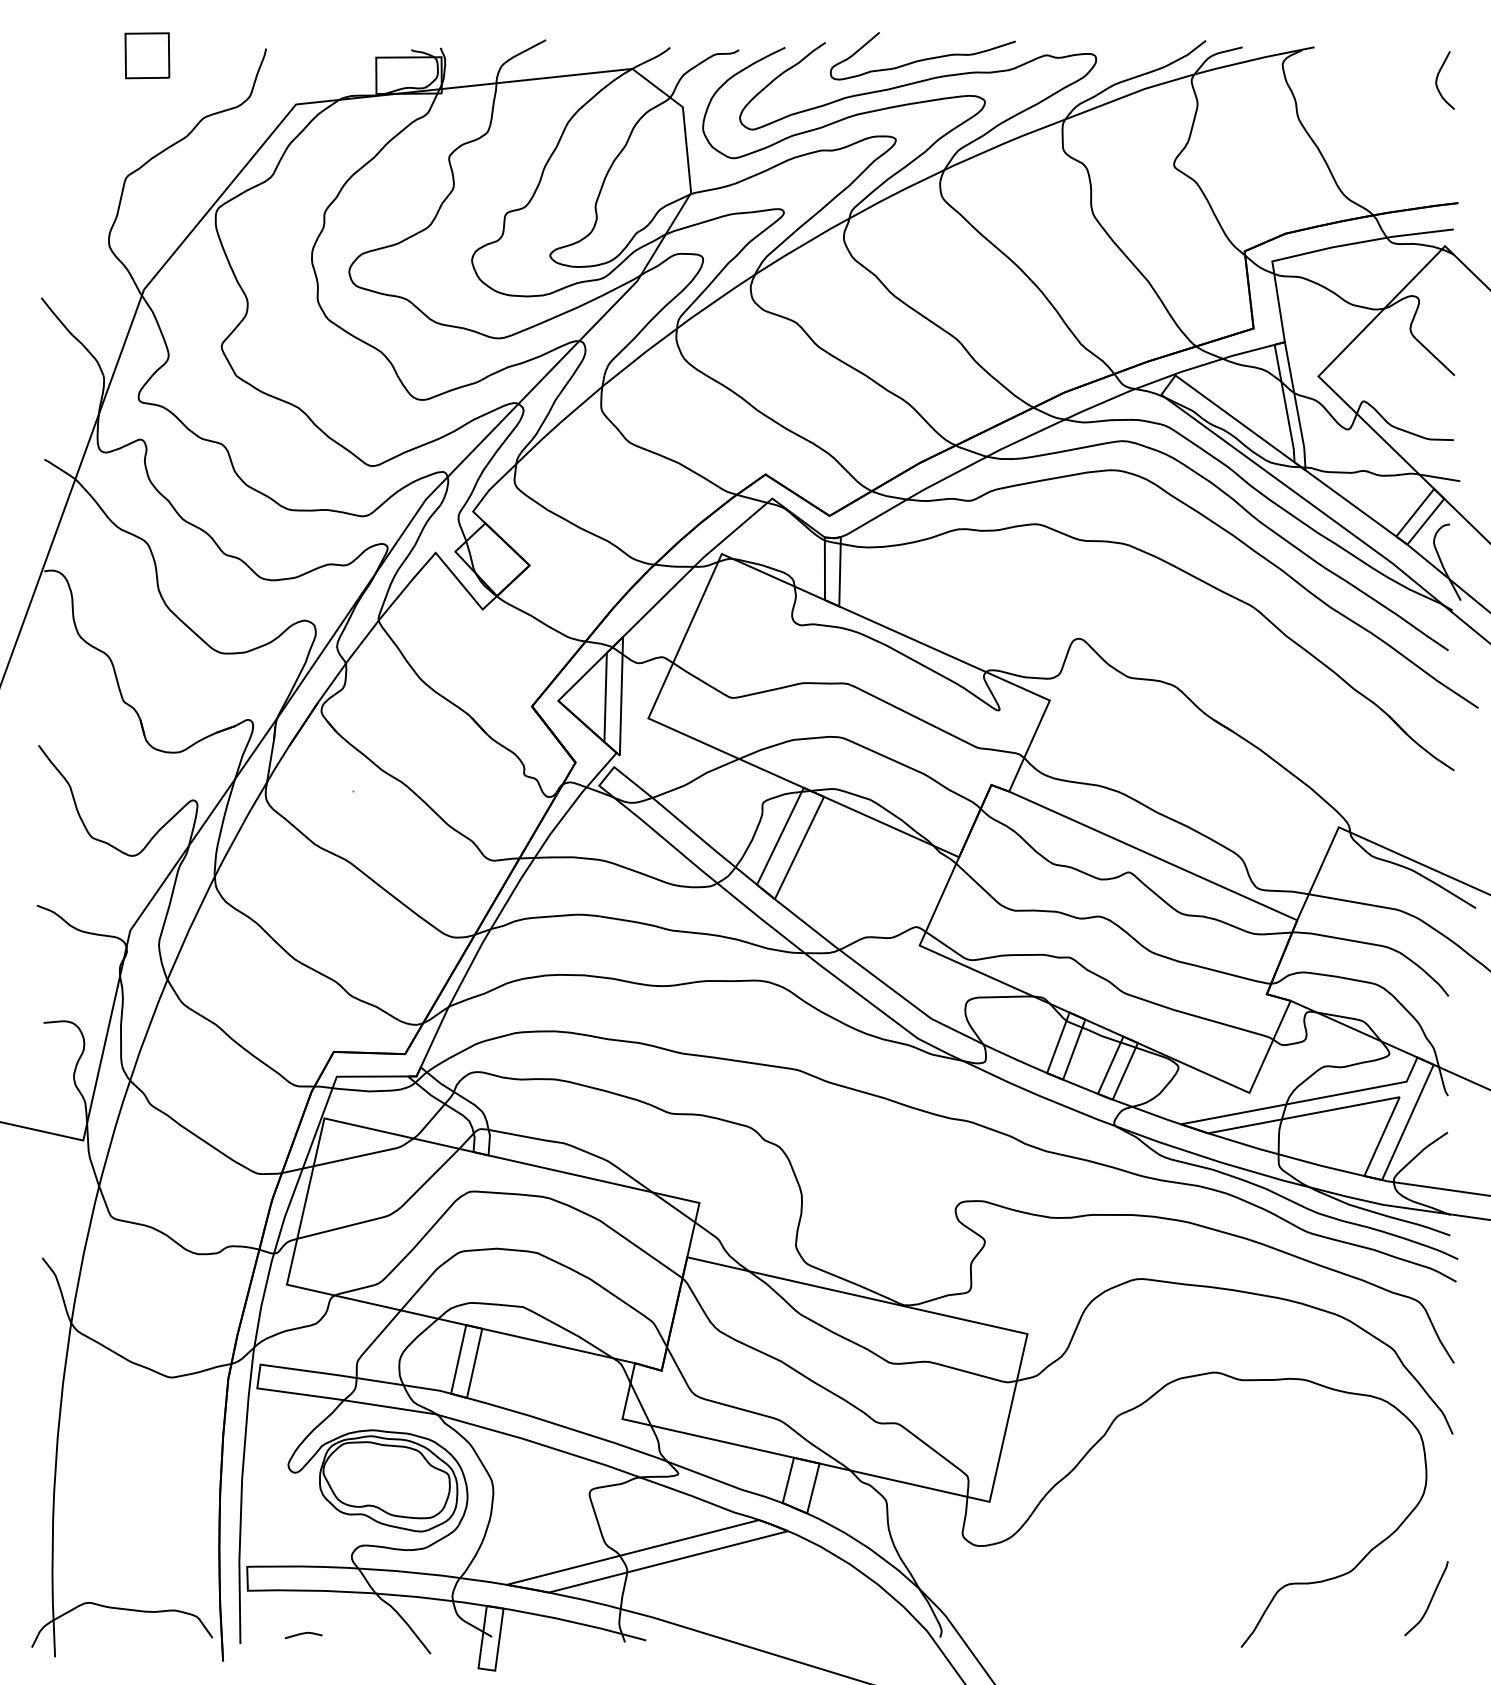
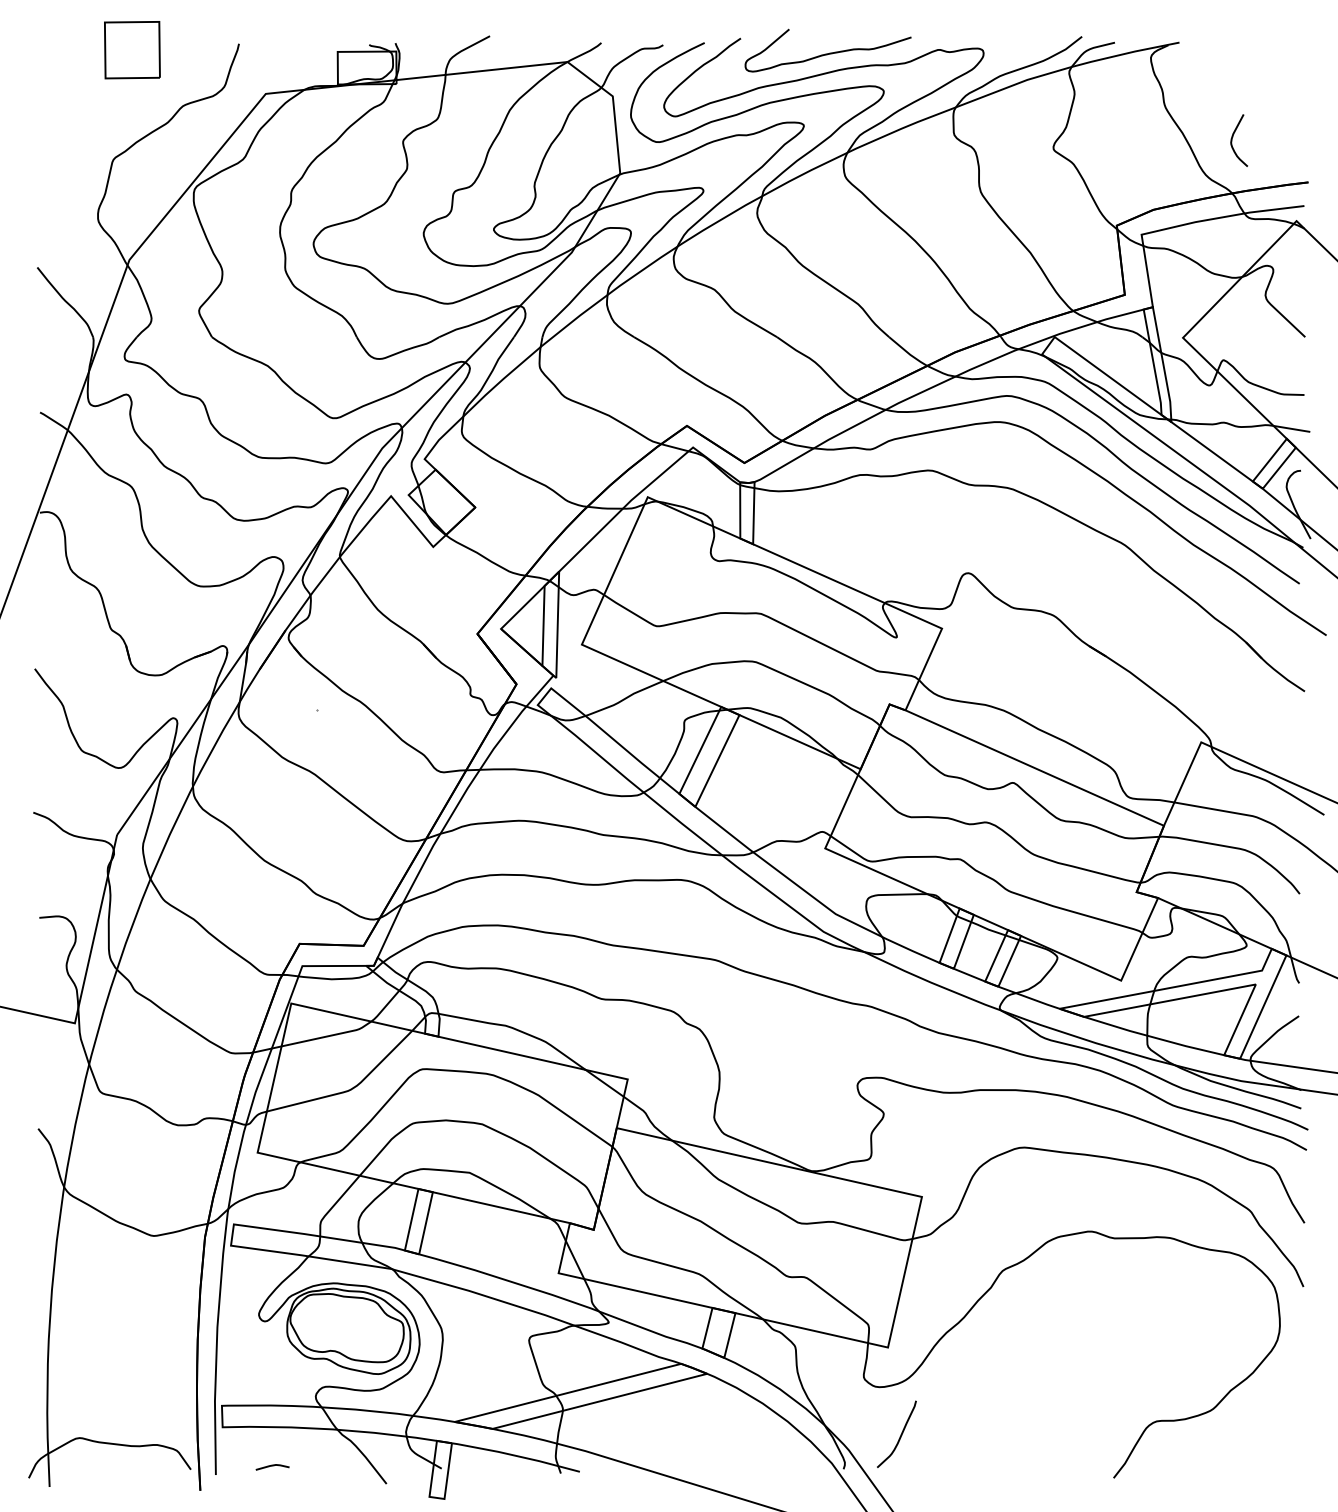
part: (147, 55) -> (132, 49), size x1.4
curve: (1438, 77) -> (1233, 137), moved
curve: (1430, 1599) -> (900, 1435), moved

